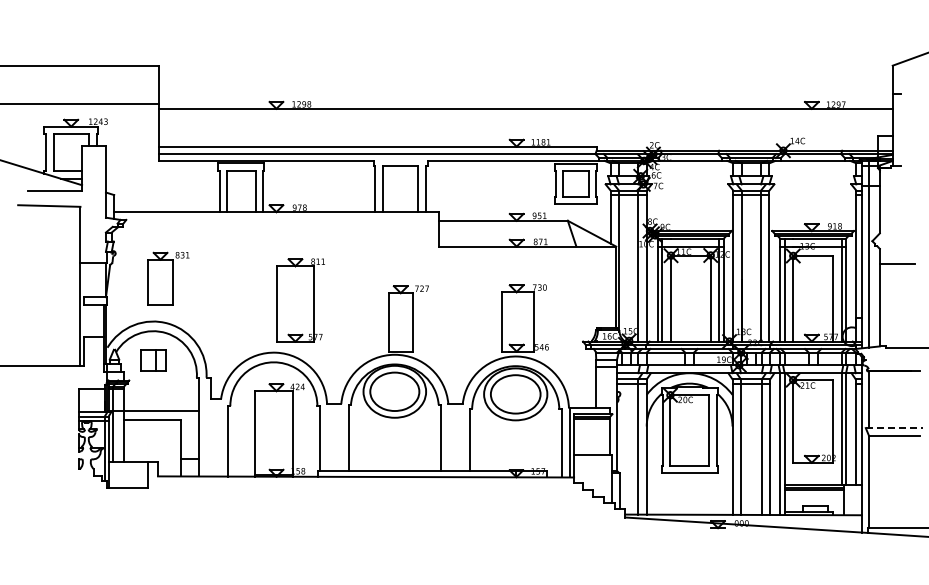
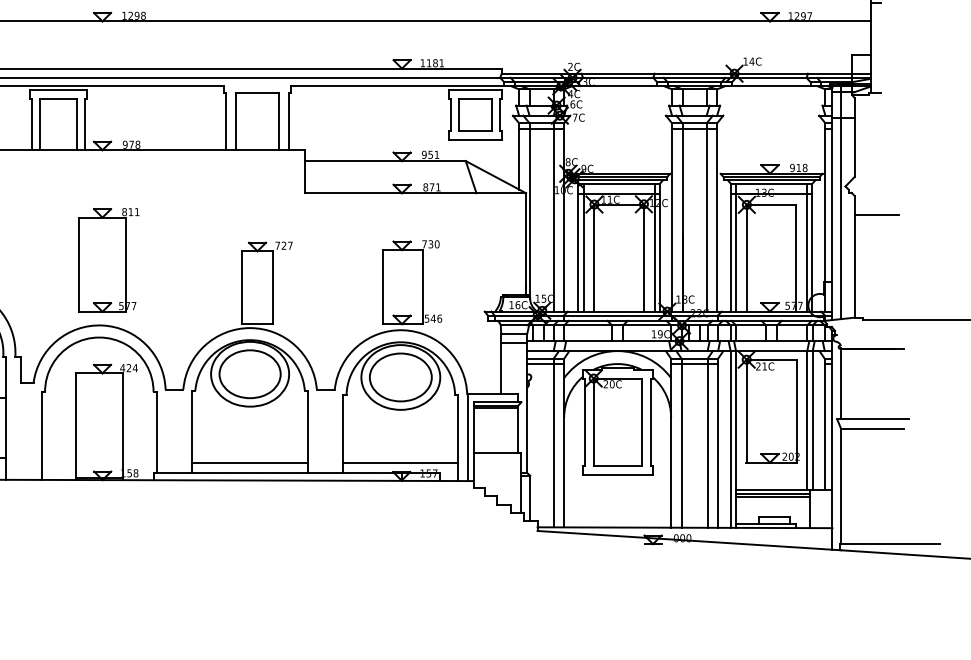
part: (300, 300) -> (108, 260), moved
line: (894, 428) -> (873, 419), dashed -> solid
line: (394, 462) -> (249, 462), added
line: (515, 462) -> (400, 462), added

